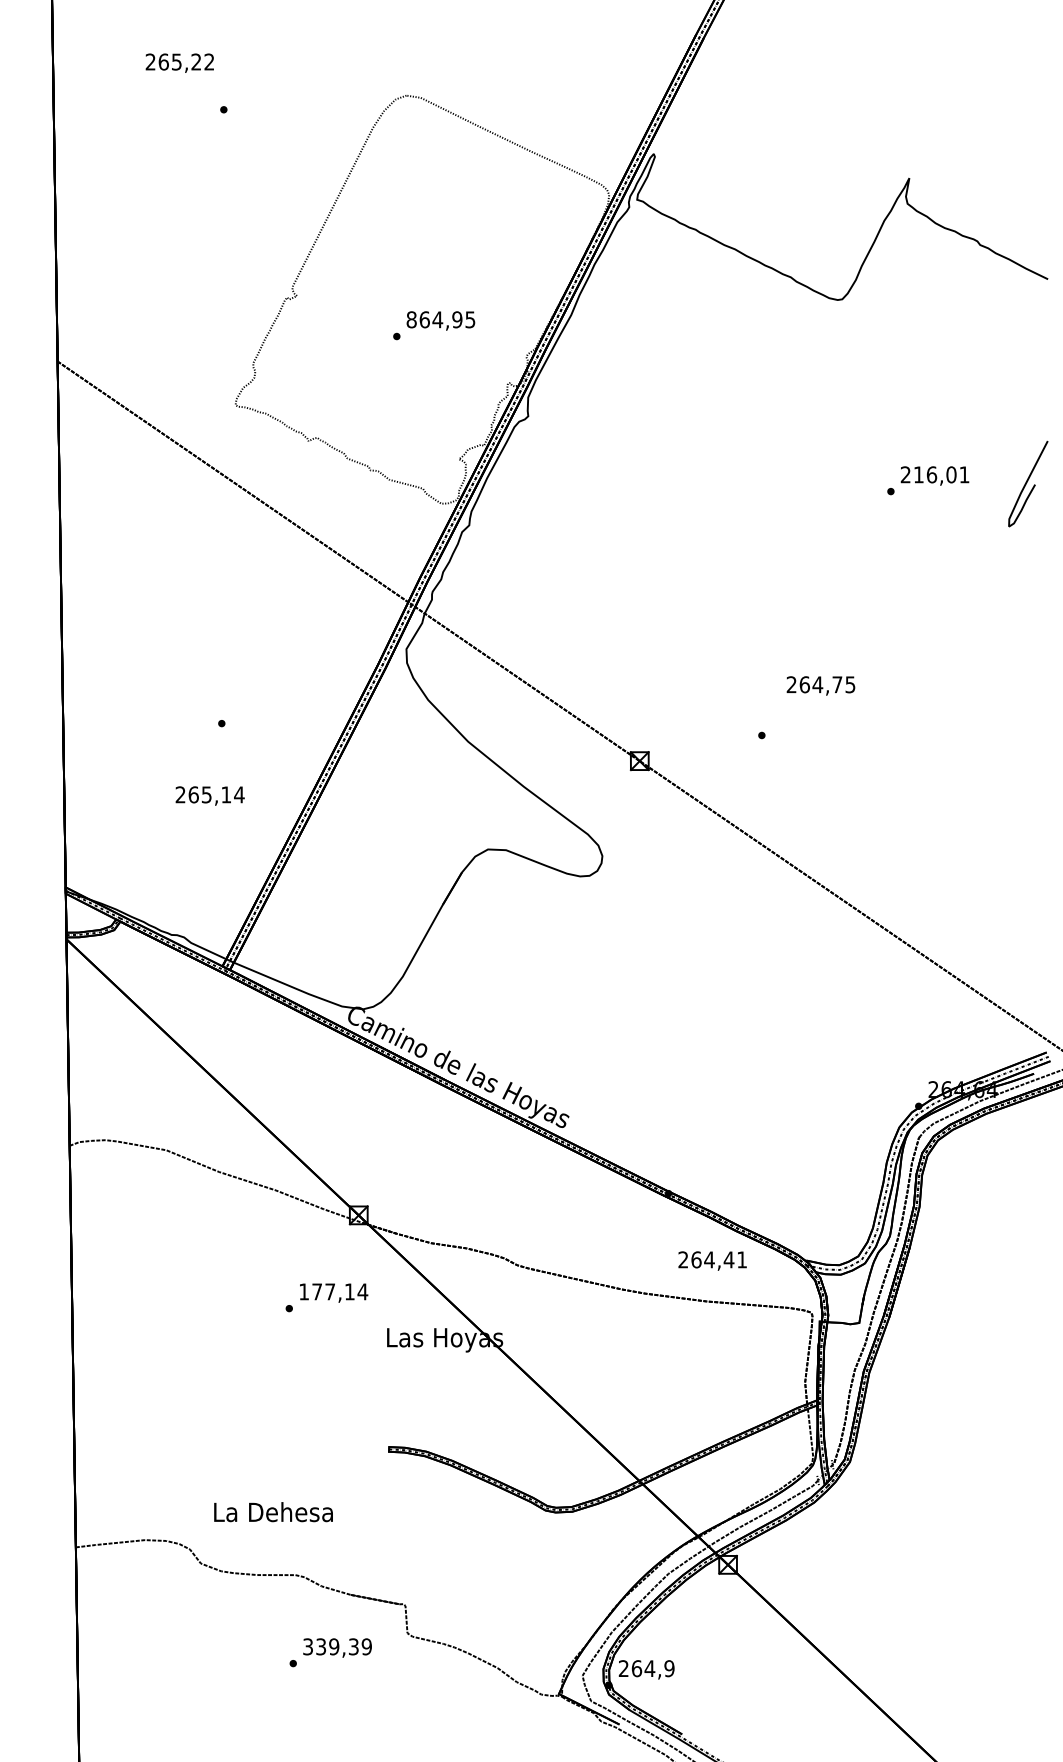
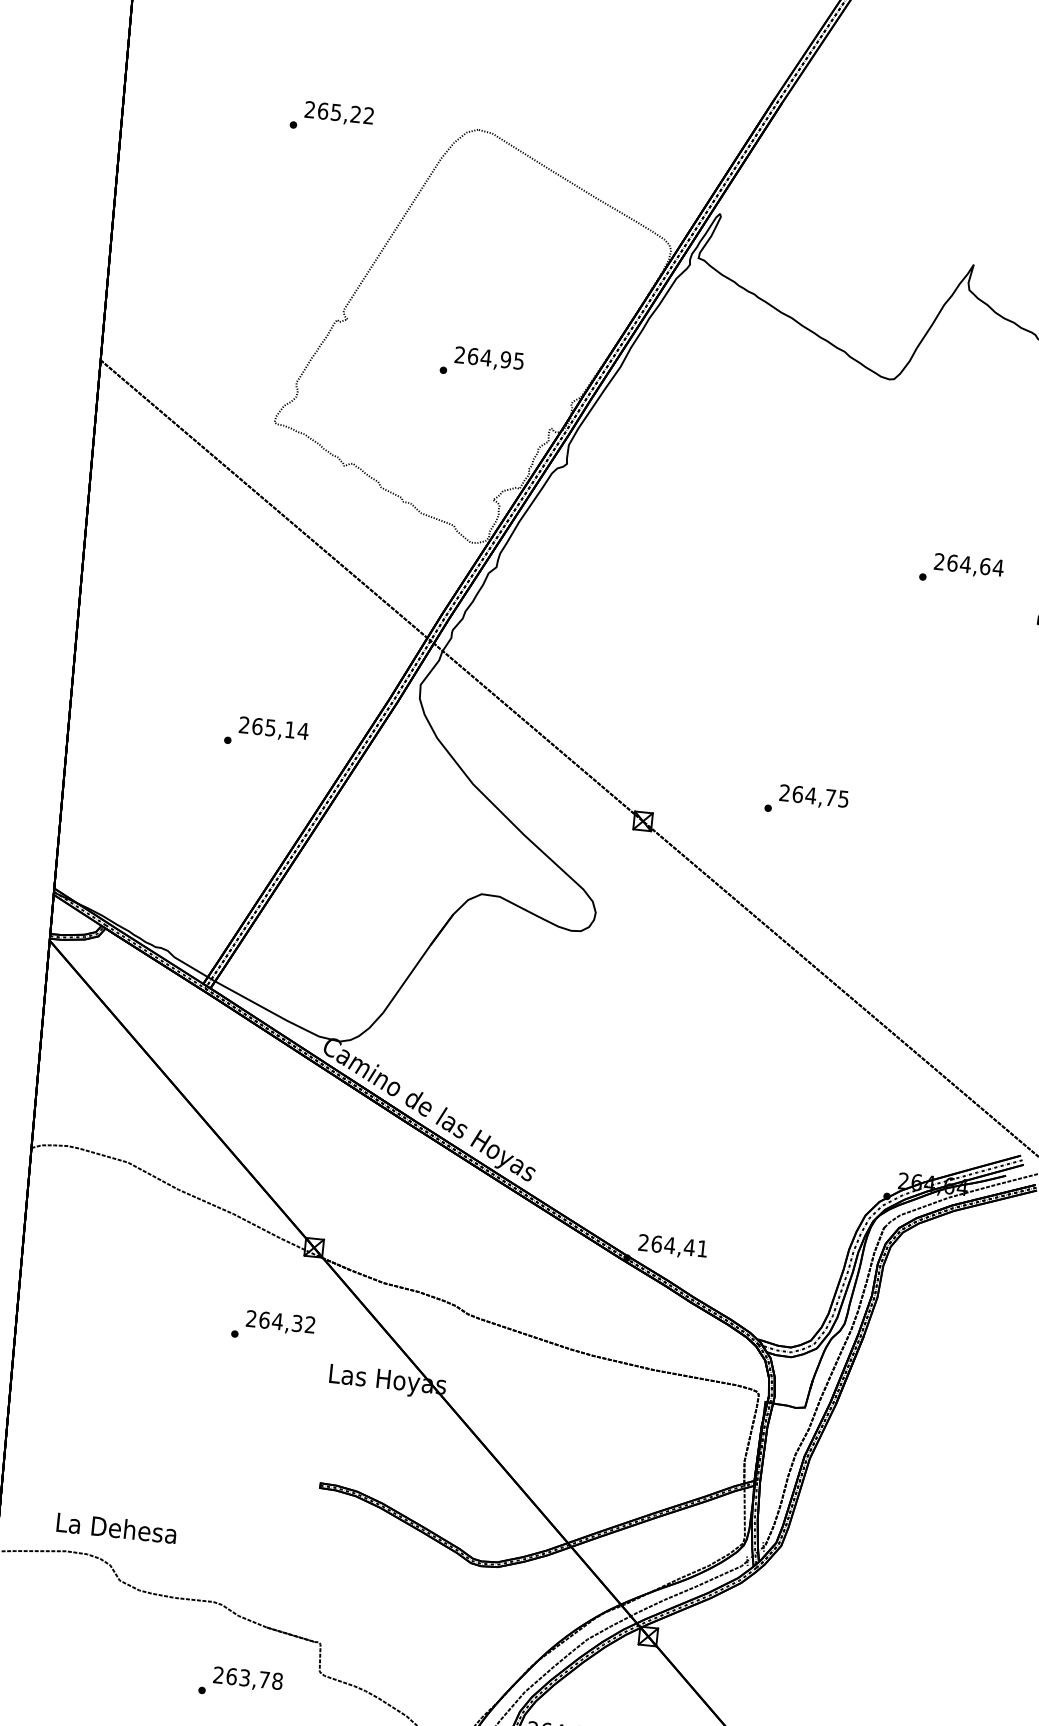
text: (179, 62) -> (338, 113), moved
text: (411, 319) -> (459, 354), 864,95 -> 264,95
text: (941, 474) -> (975, 565), 216,01 -> 264,64
text: (820, 685) -> (813, 796), moved
text: (209, 795) -> (273, 728), moved
text: (712, 1260) -> (672, 1246), moved
text: (333, 1291) -> (280, 1321), 177,14 -> 264,32
text: (273, 1512) -> (116, 1528), moved
text: (337, 1646) -> (248, 1677), 339,39 -> 263,78

